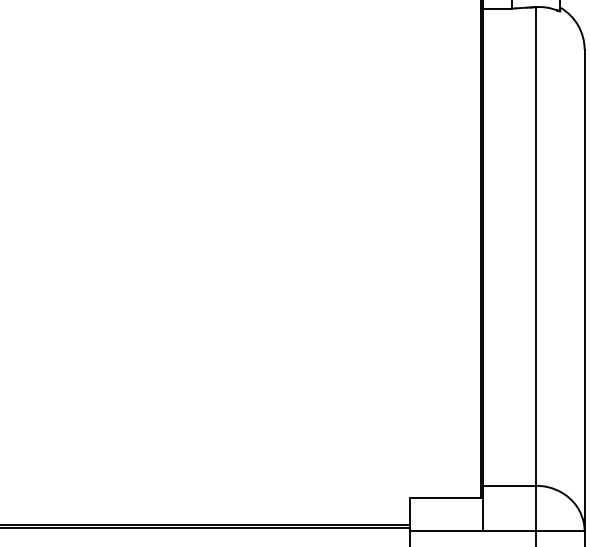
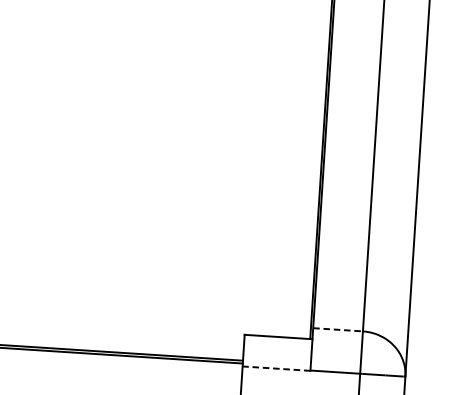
line: (509, 485) -> (337, 329), solid -> dashed
line: (446, 531) -> (276, 368), solid -> dashed

